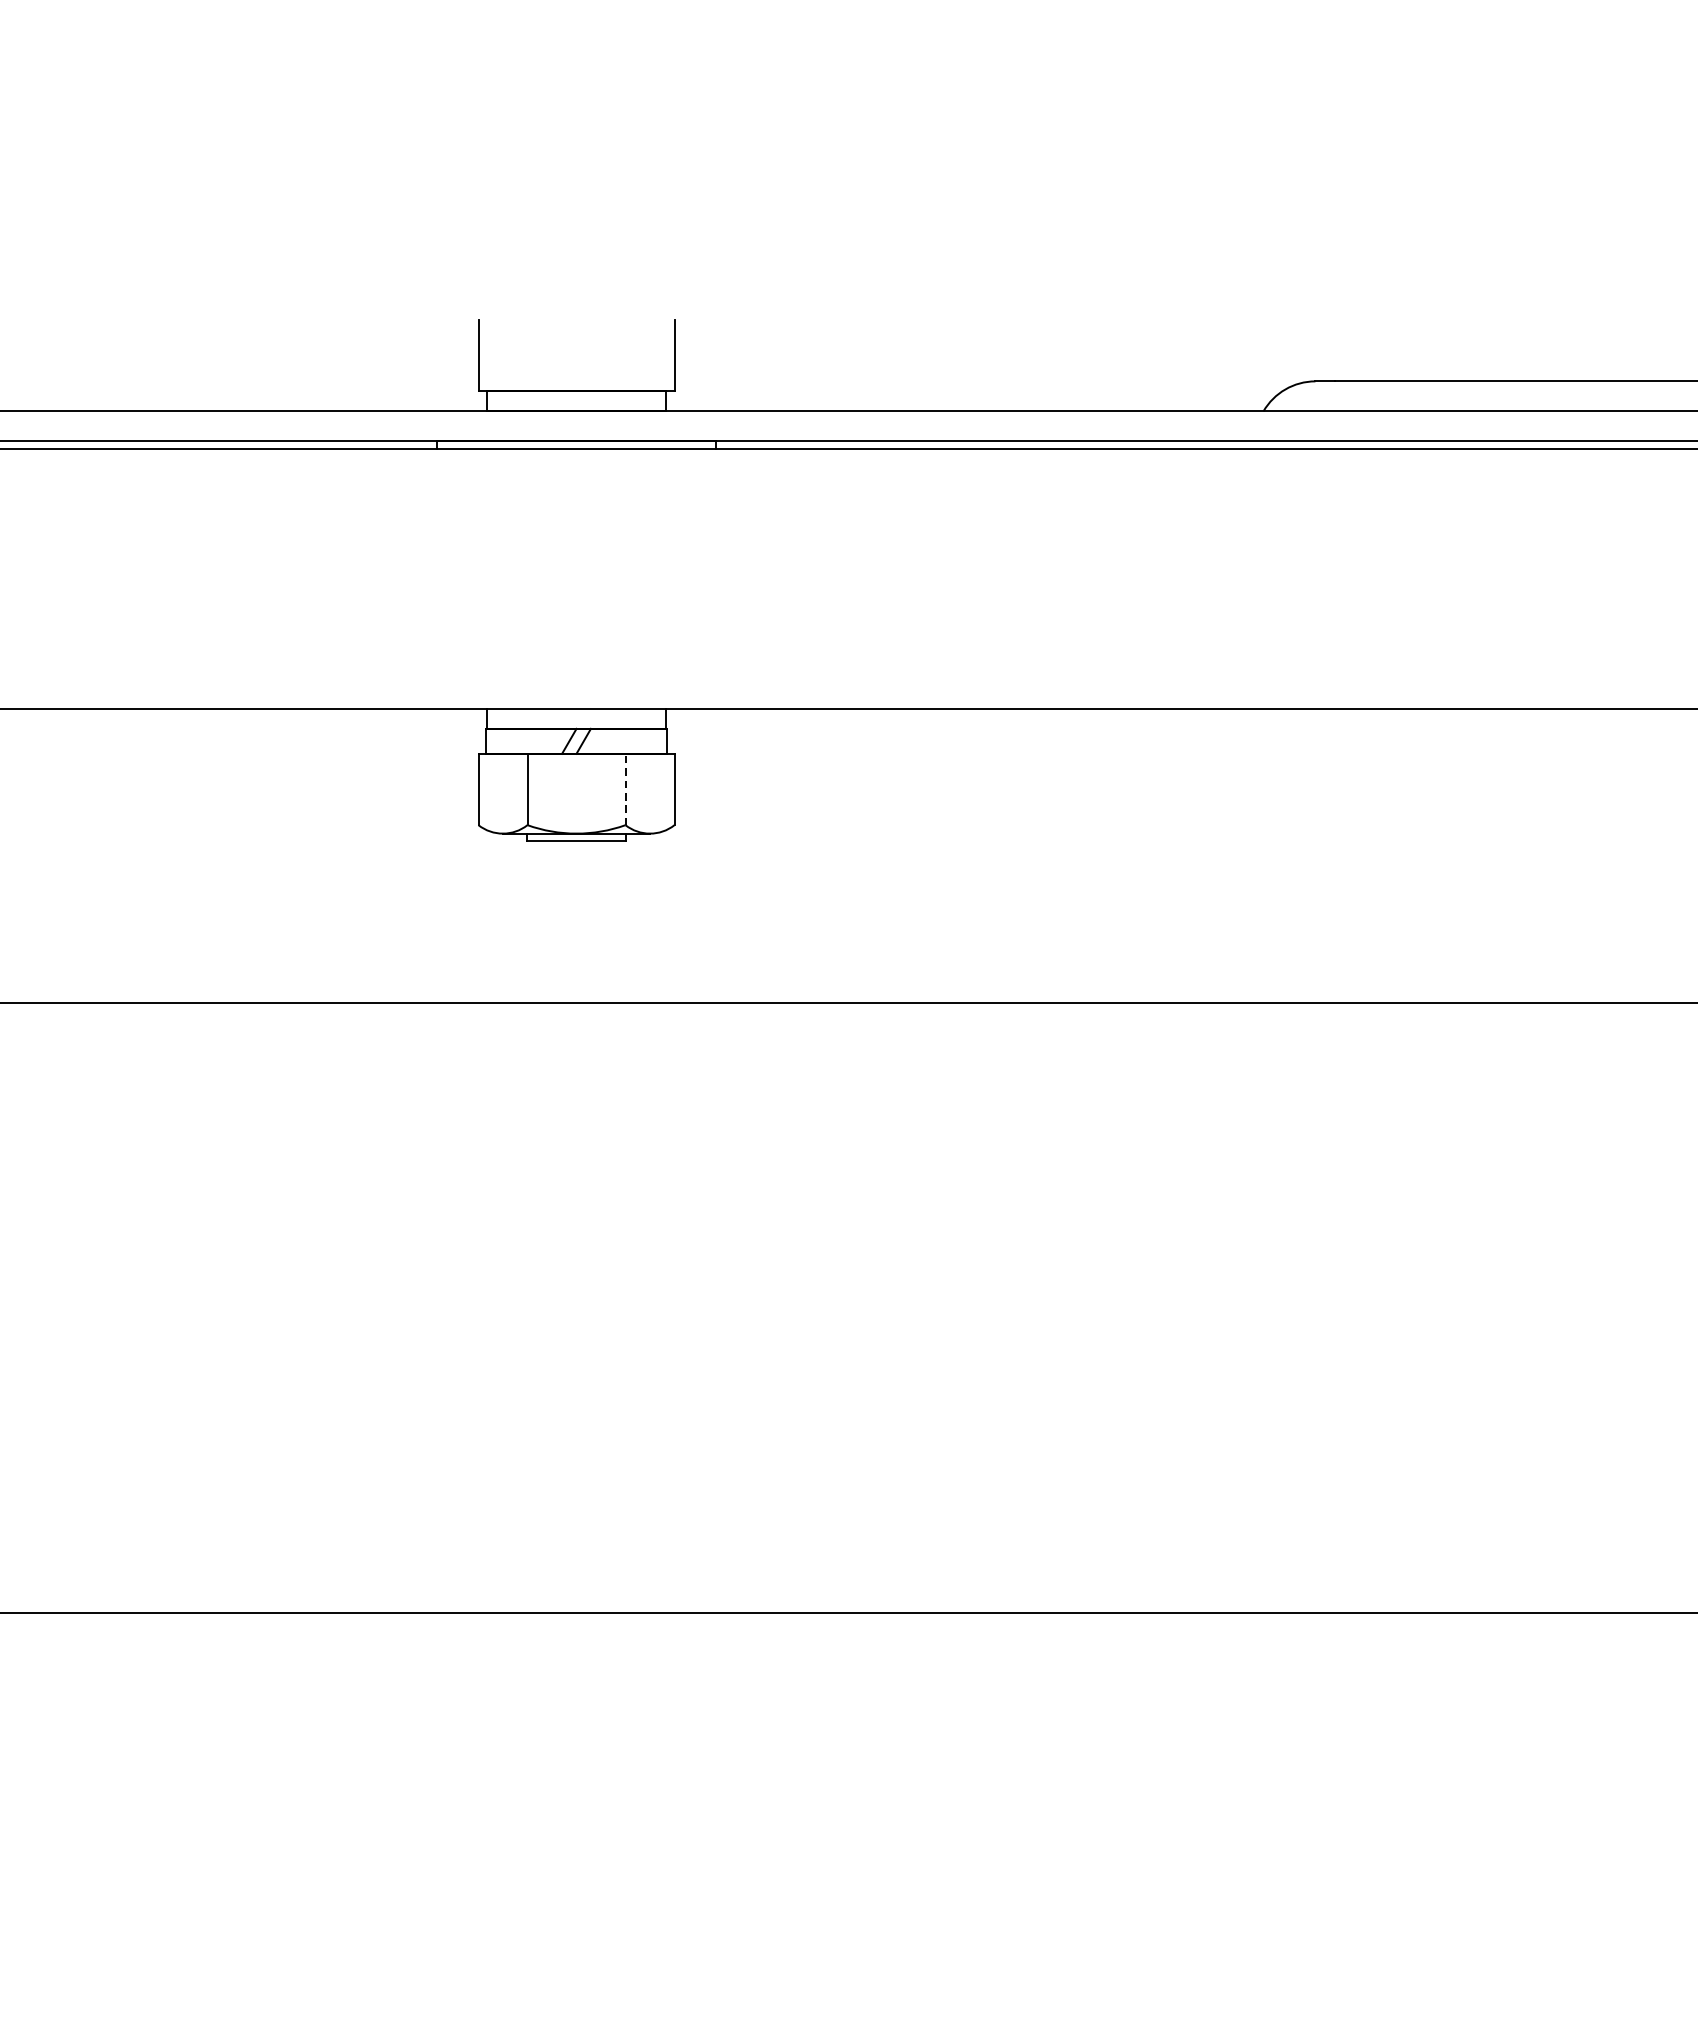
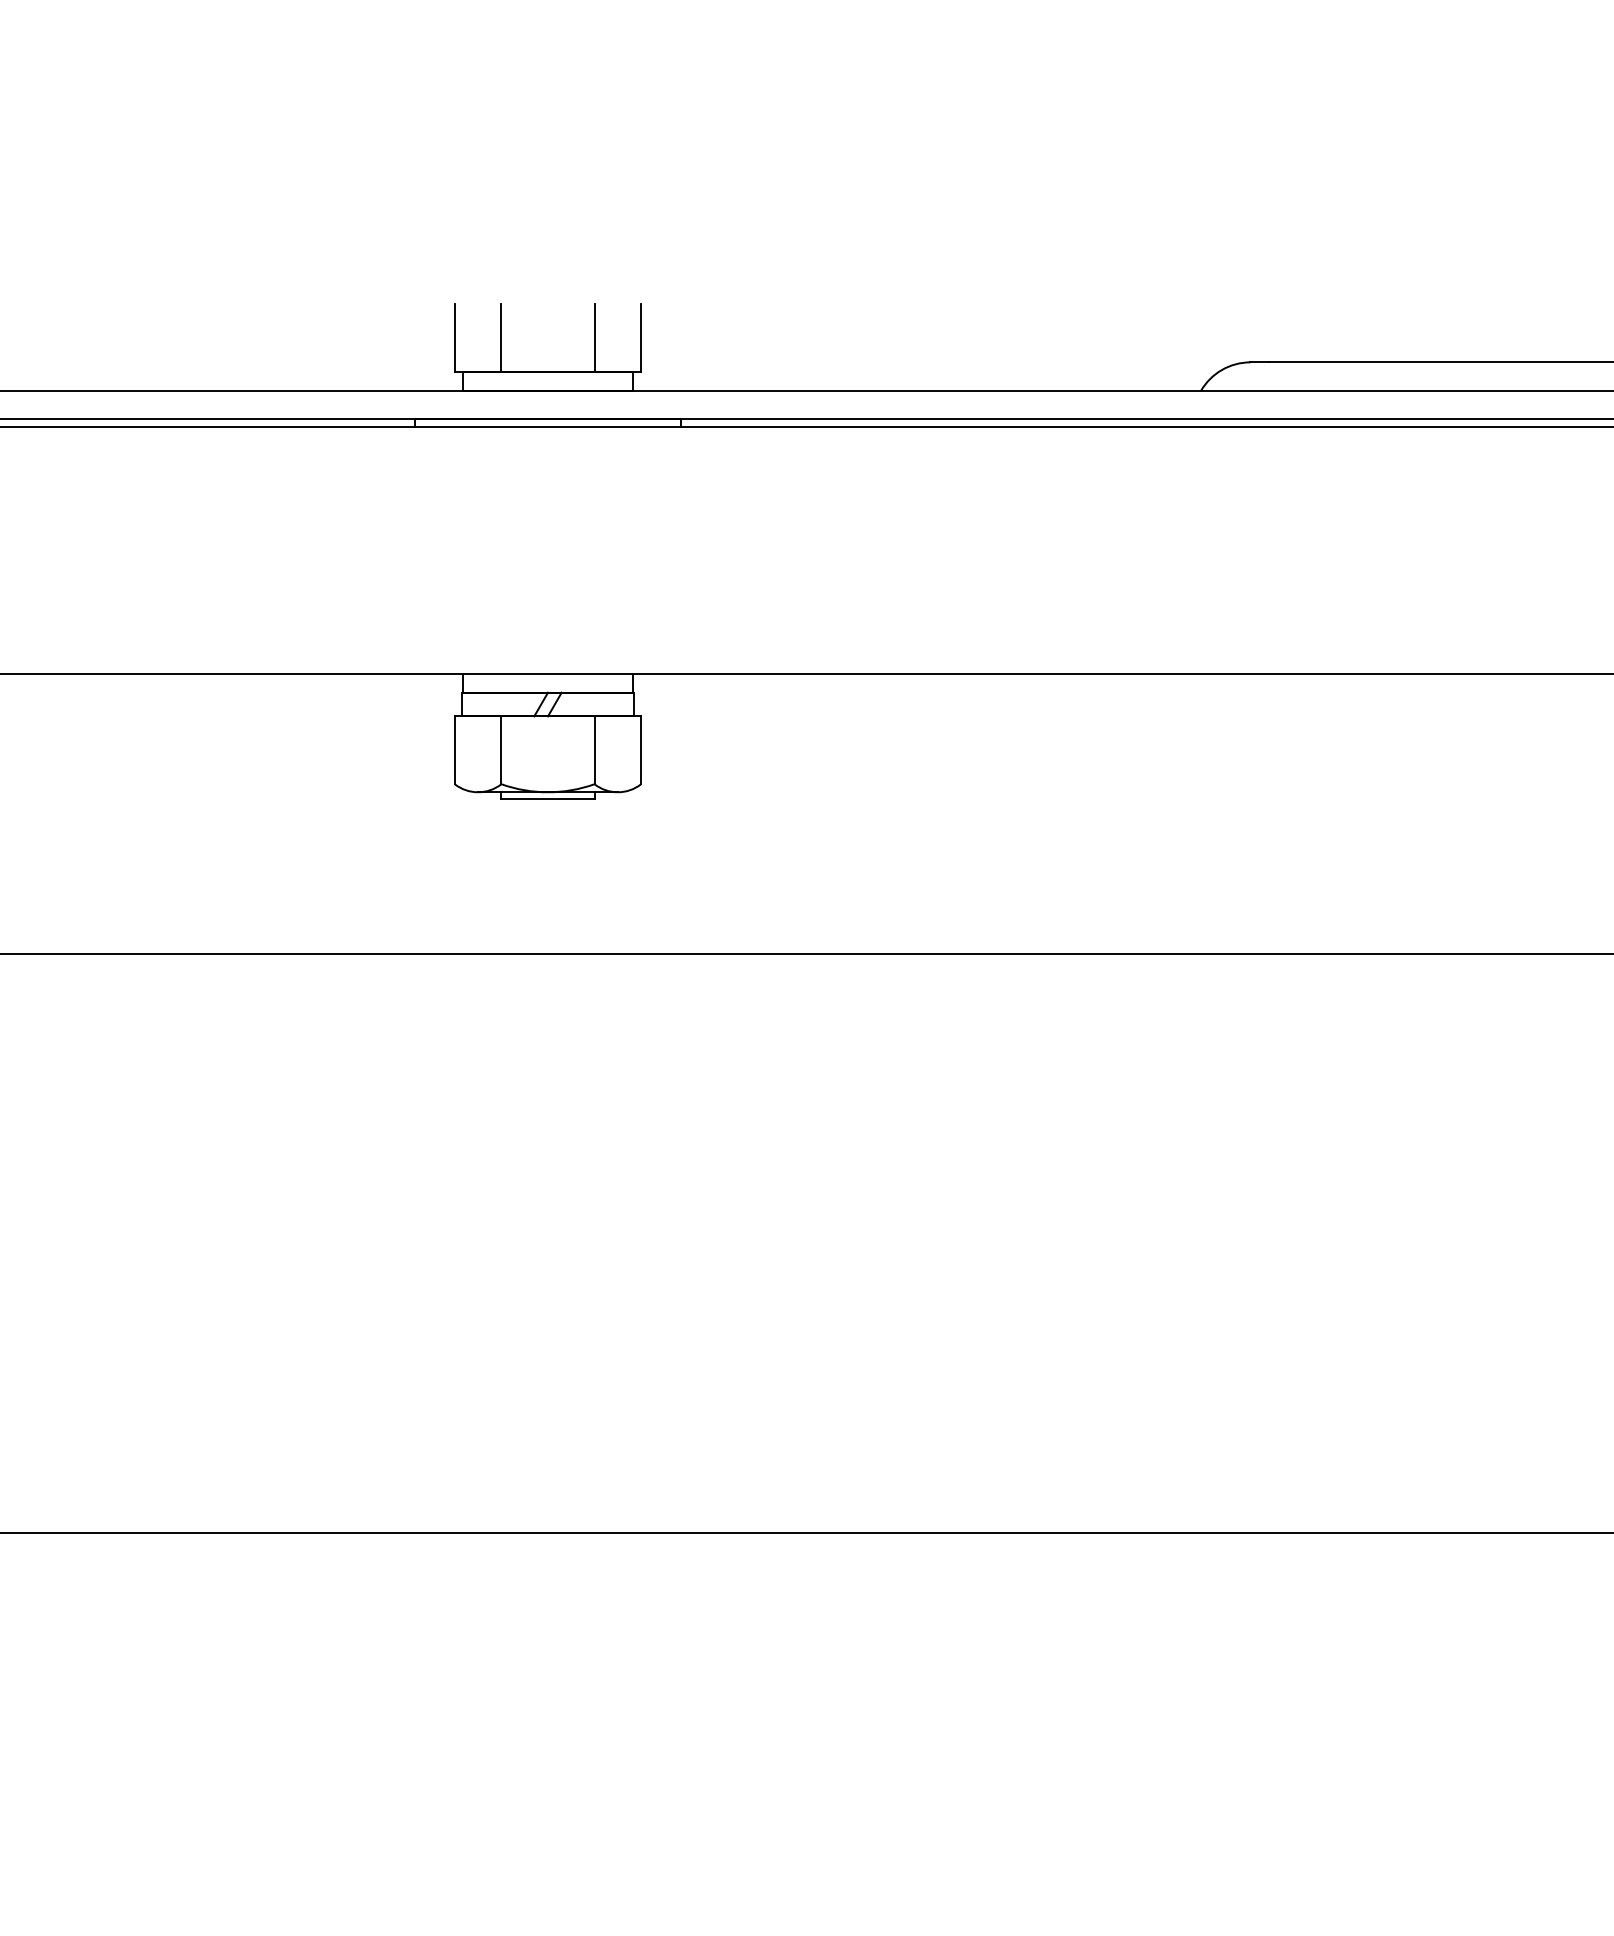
line: (527, 355) -> (501, 337), added
line: (625, 355) -> (594, 337), added
line: (625, 789) -> (594, 750), dashed -> solid

